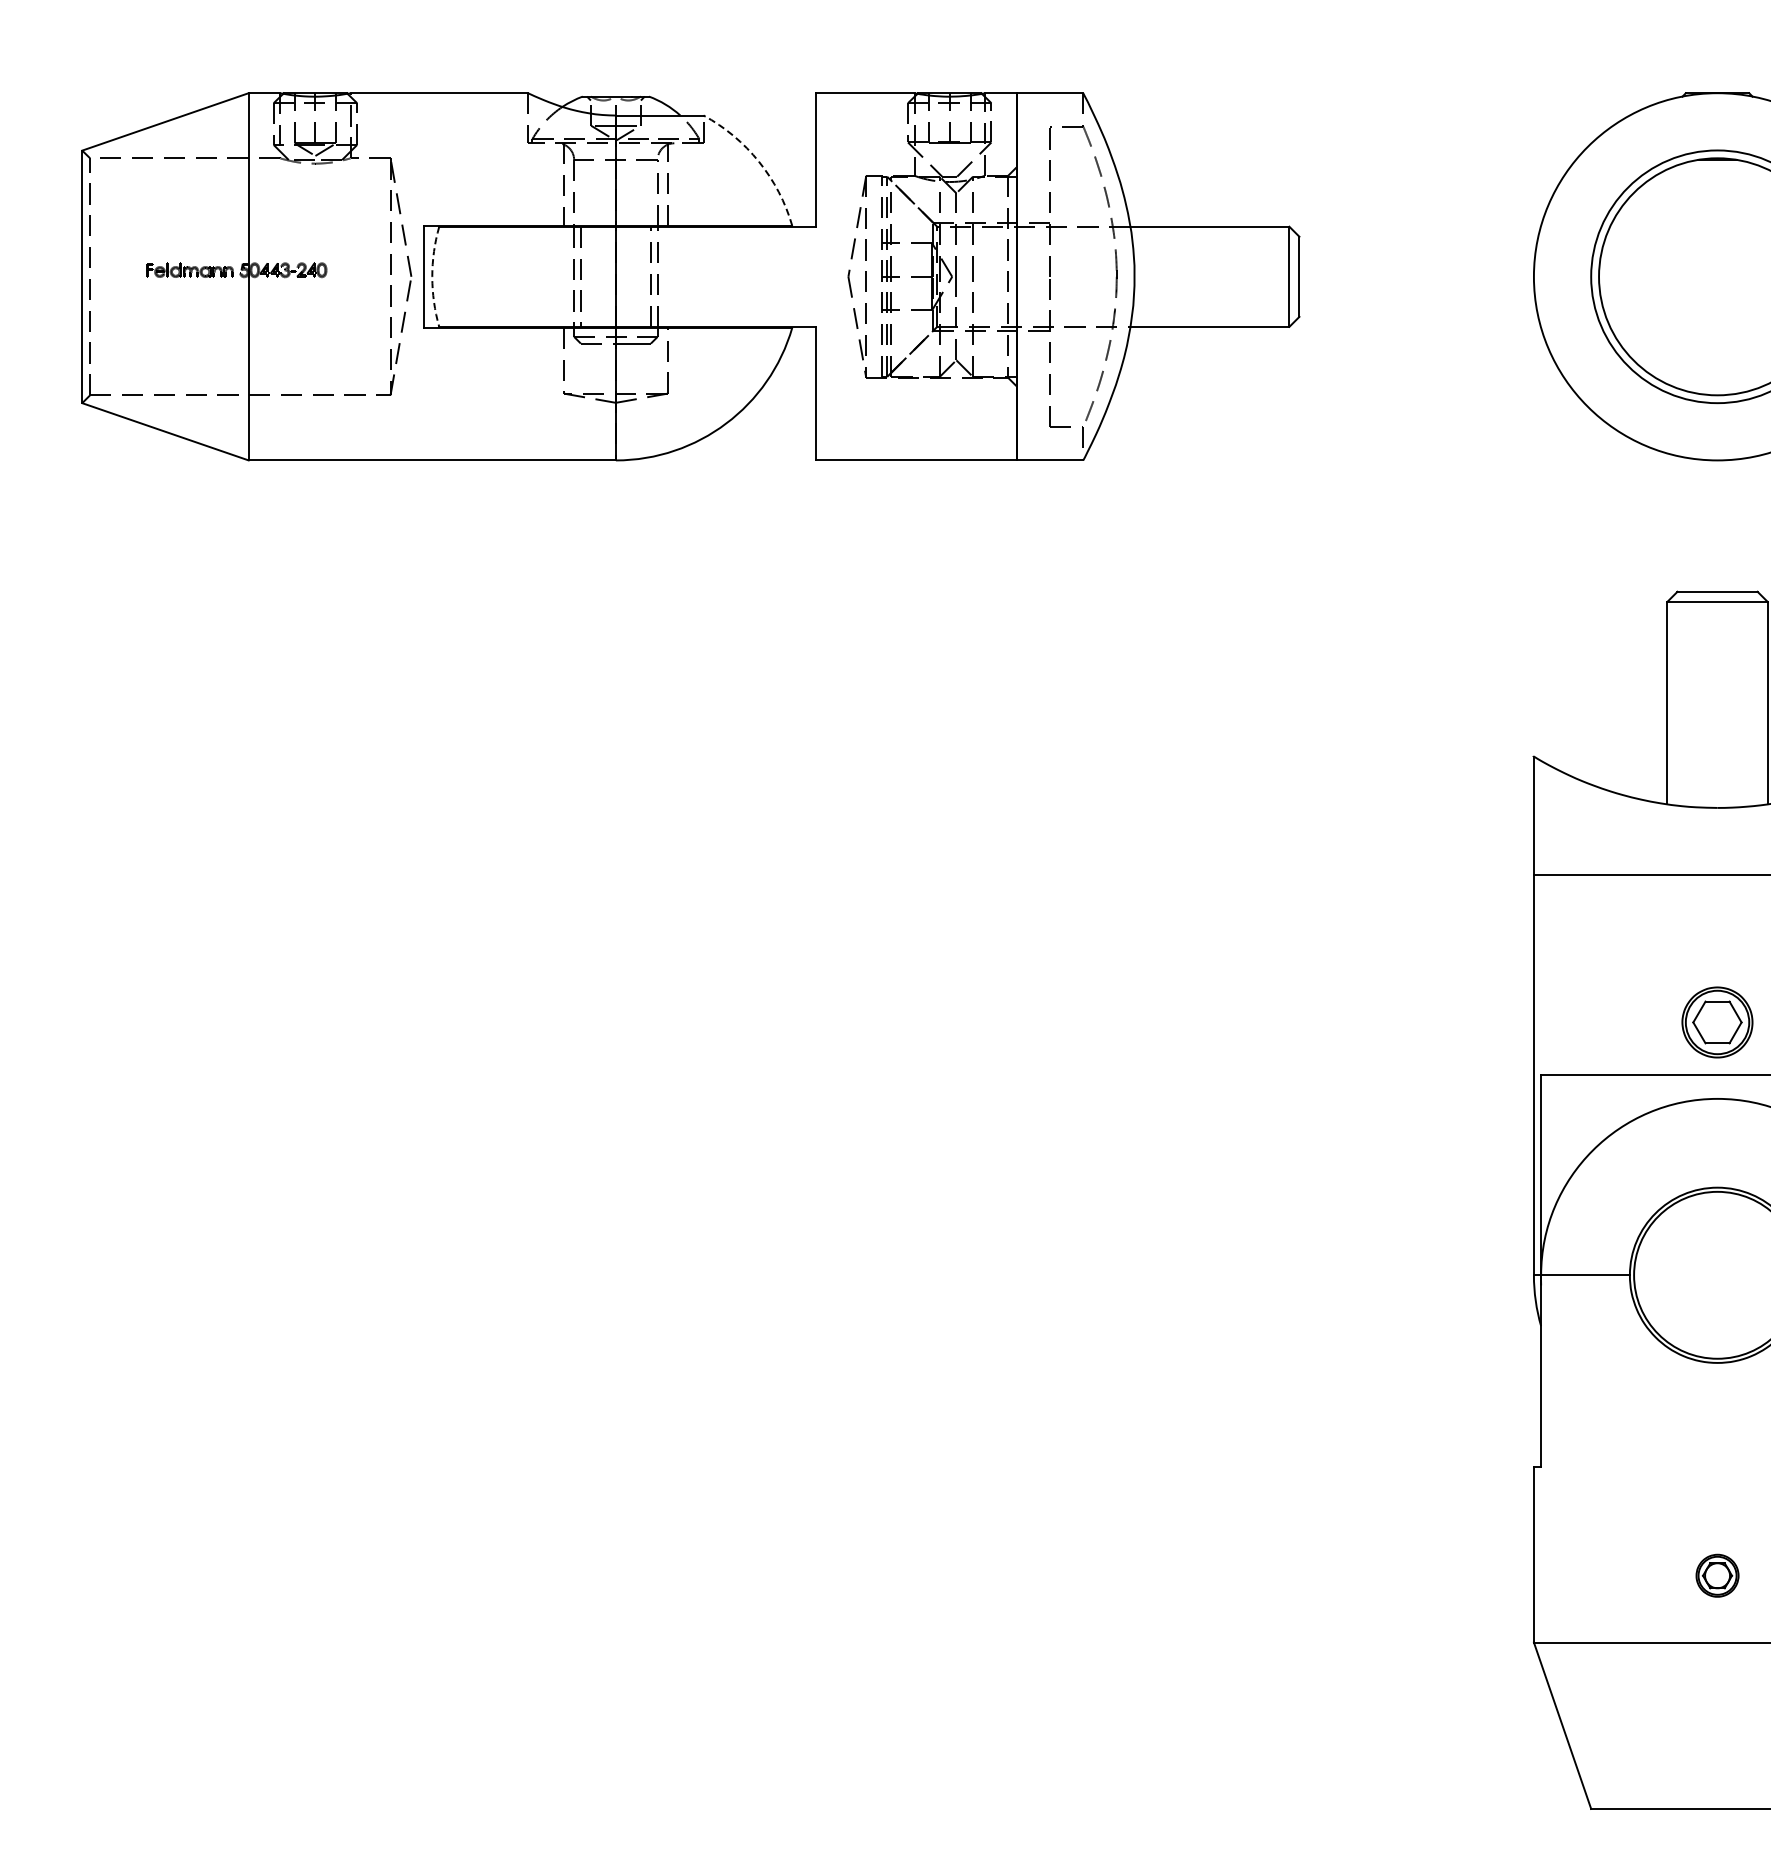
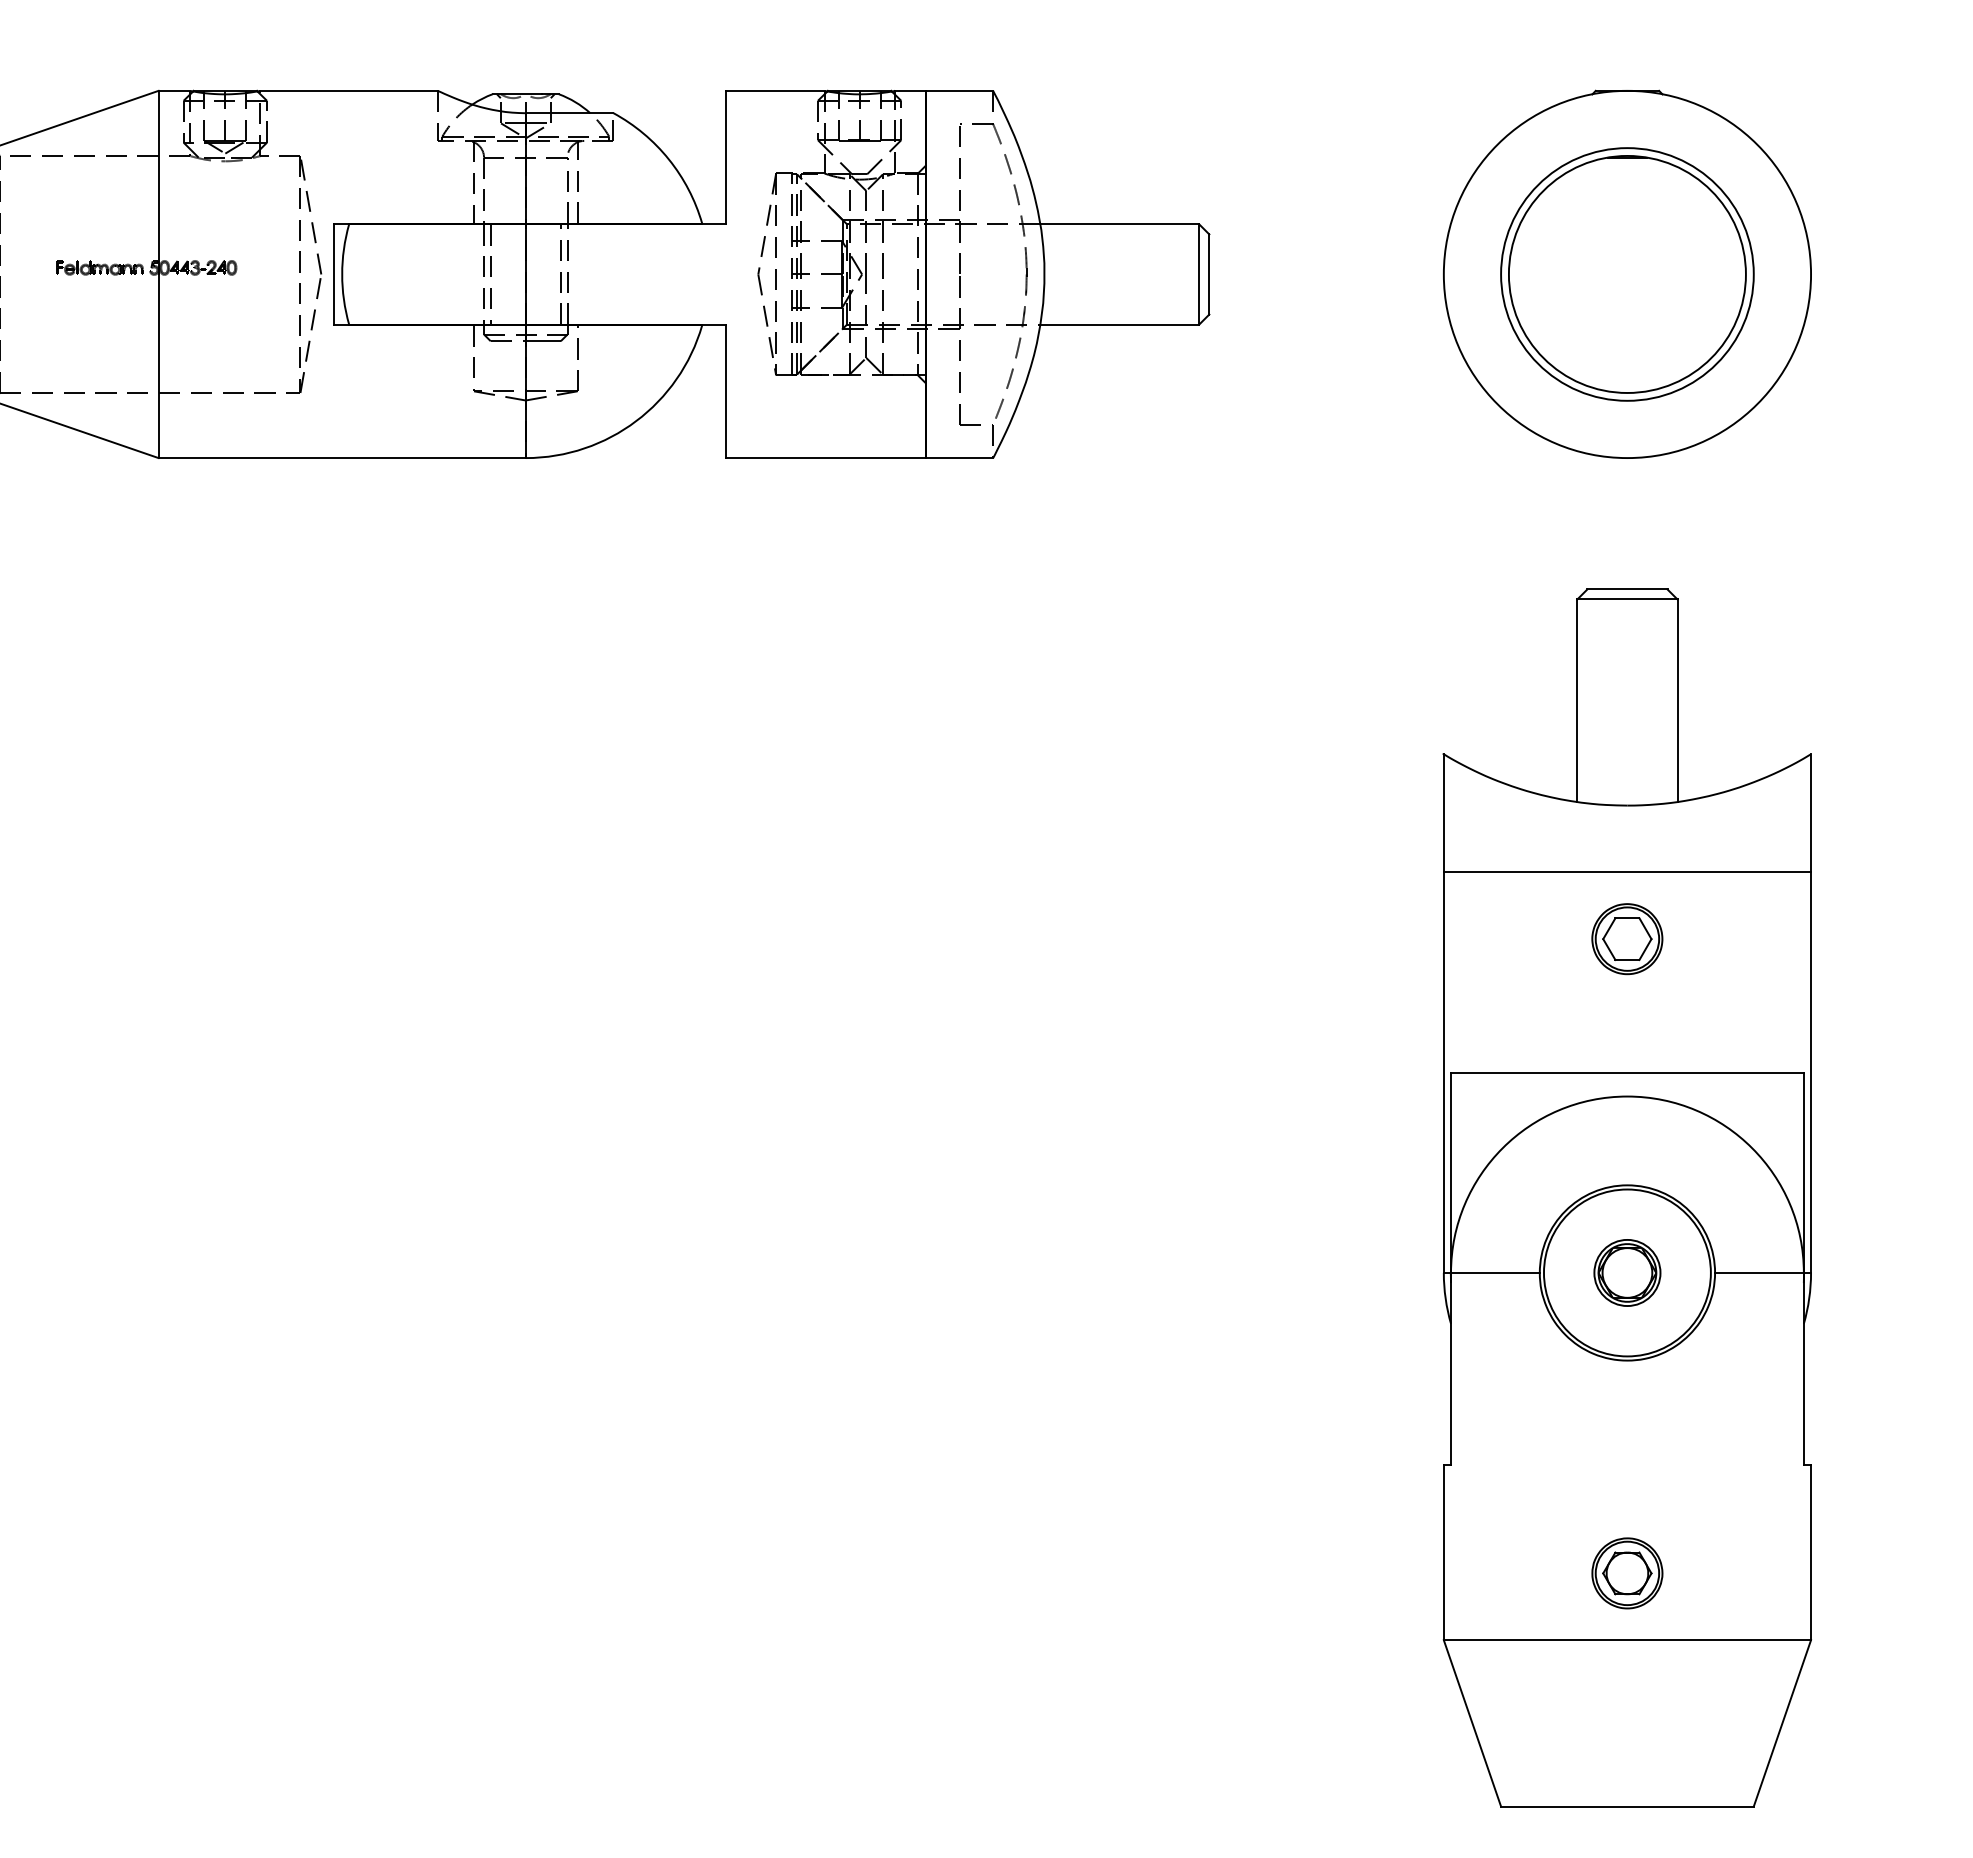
arc: (758, 161) -> (668, 159), dashed -> solid
arc: (432, 276) -> (342, 274), dashed -> solid
part: (1717, 1022) -> (1627, 939), moved
part: (1717, 1274) -> (1627, 1272), added
part: (1717, 1575) -> (1627, 1573), size x1.67

